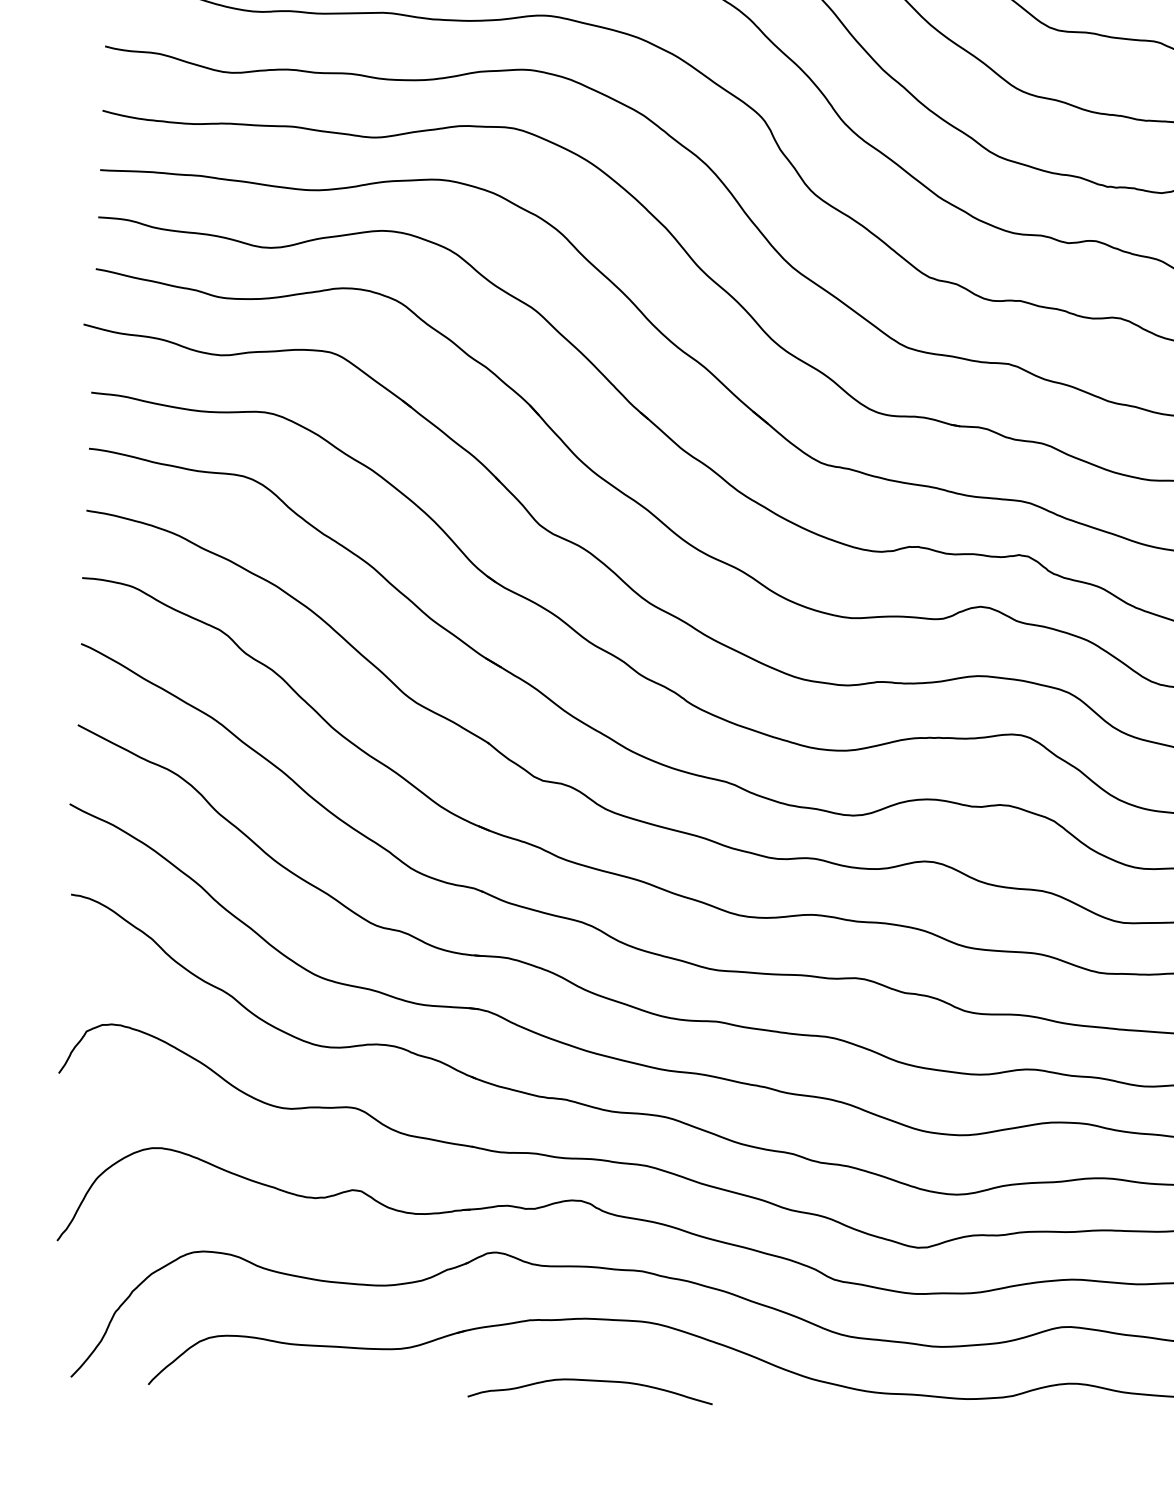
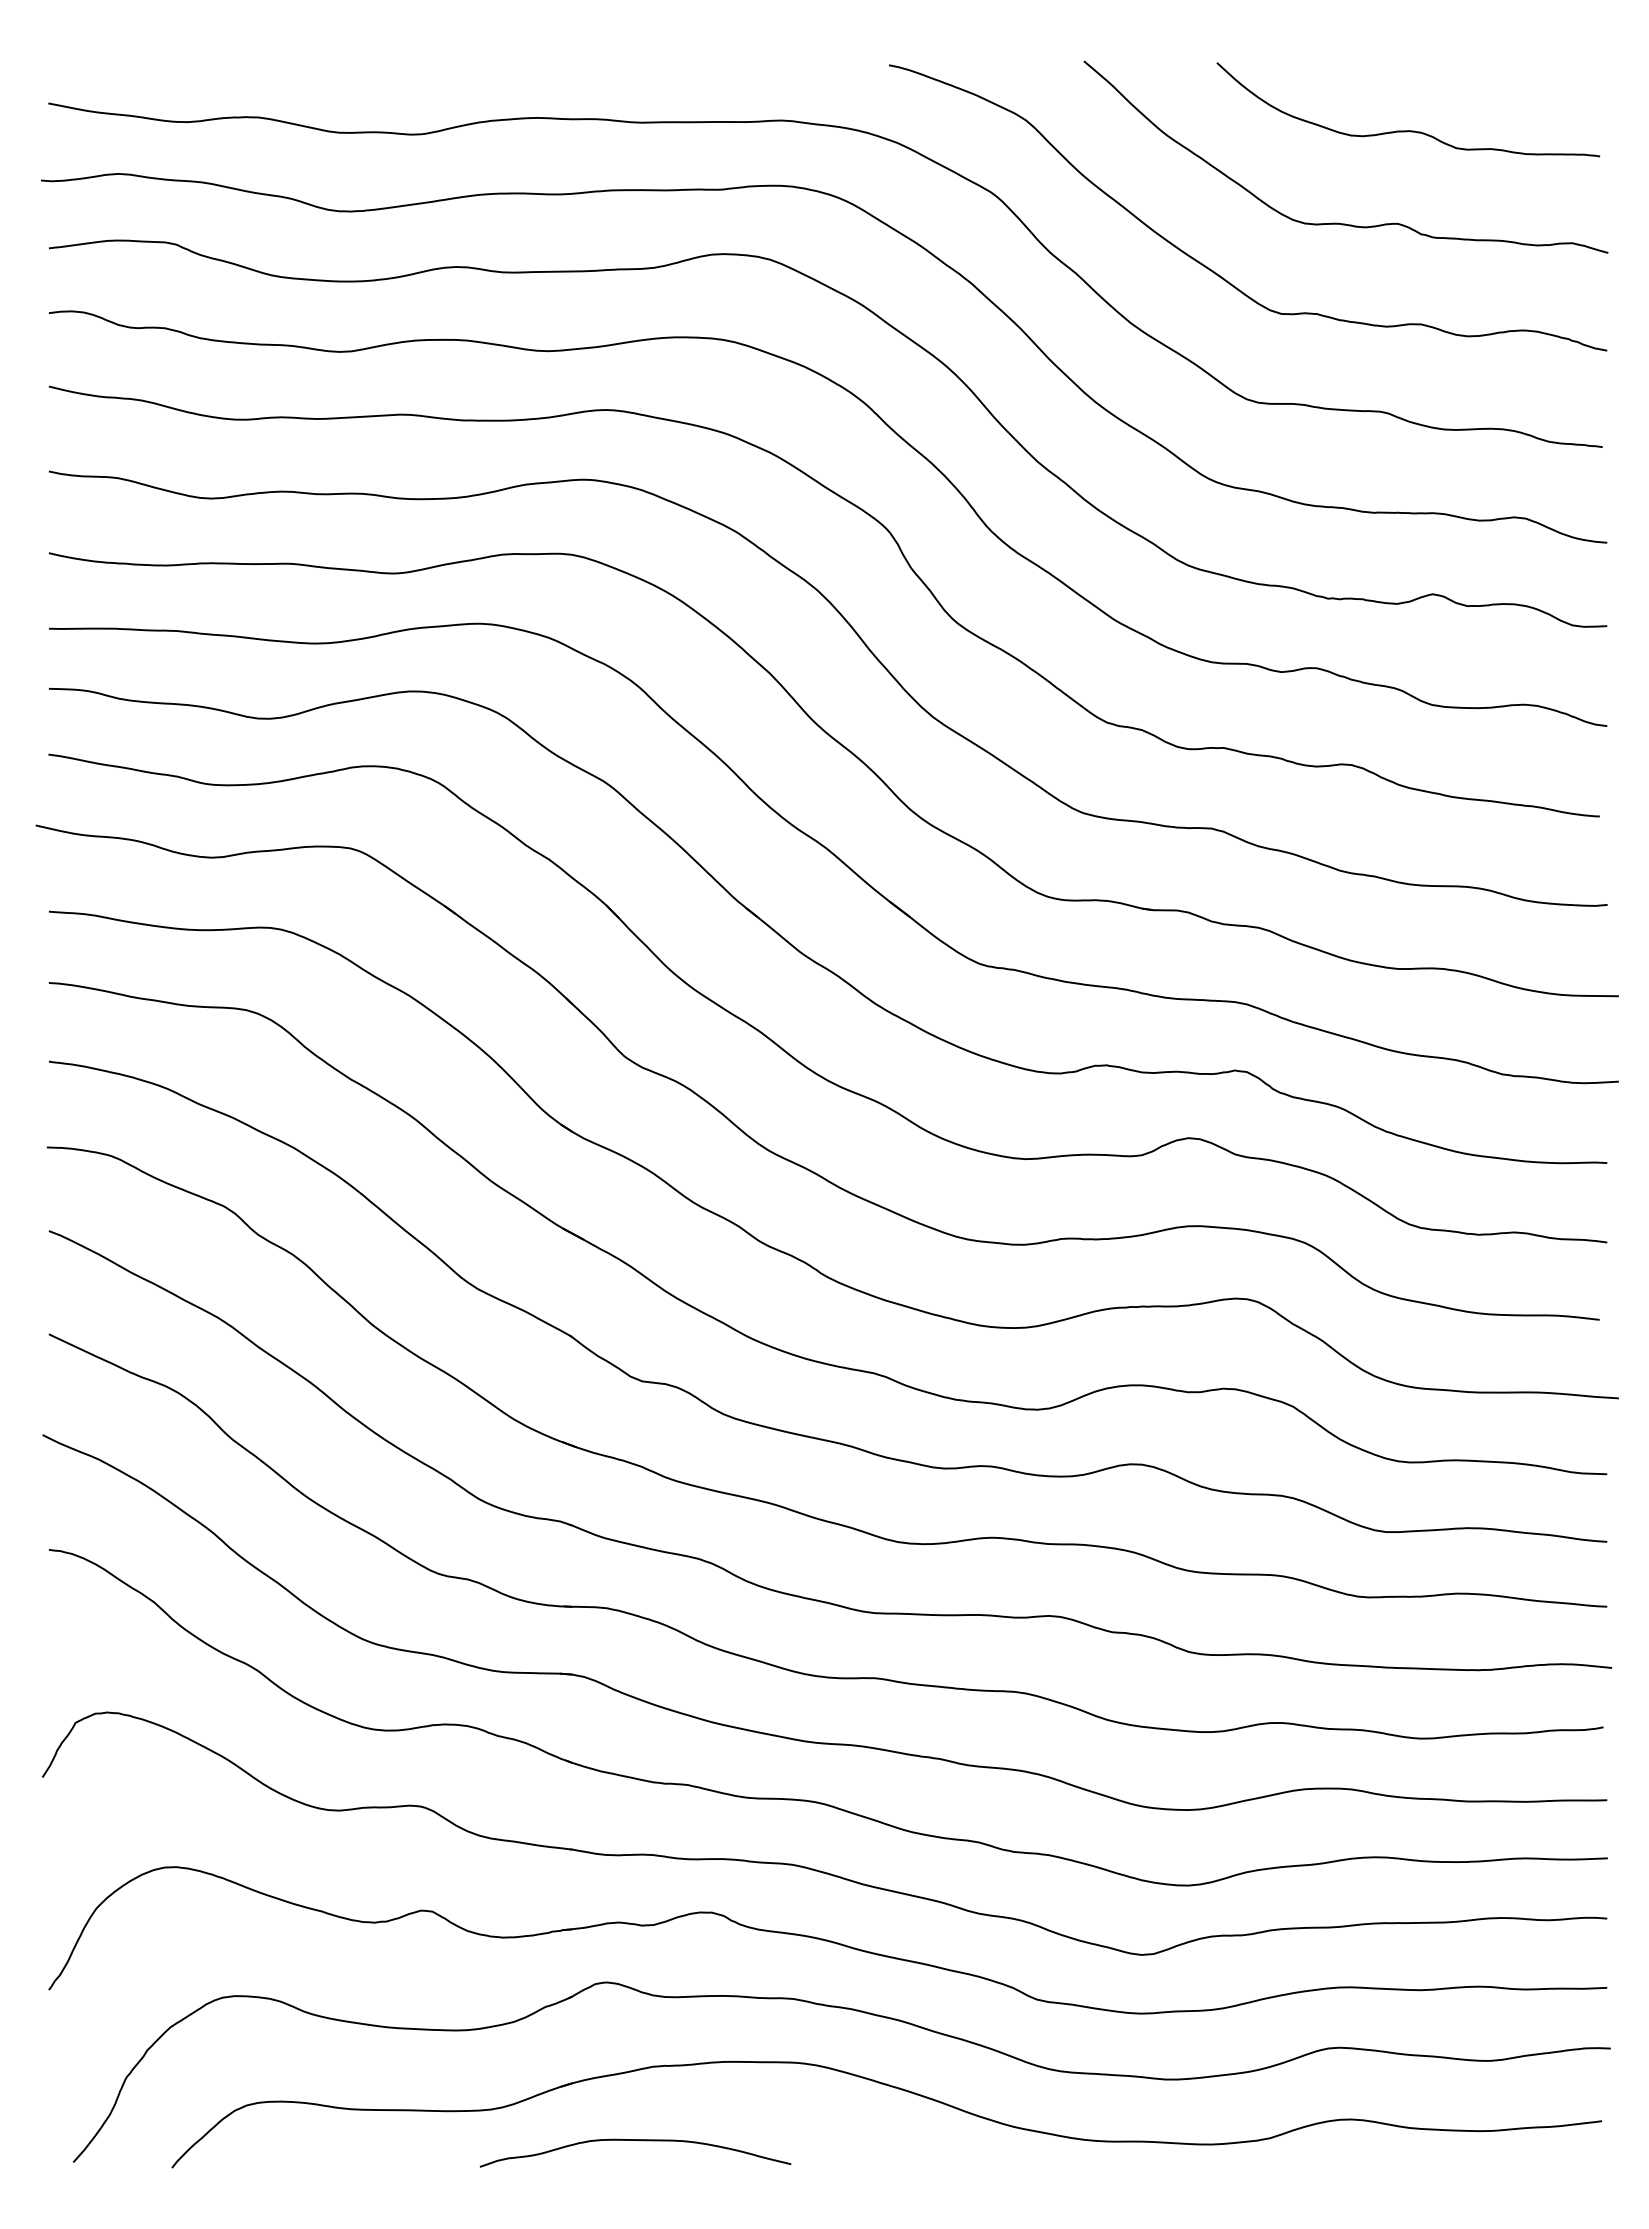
curve: (590, 1380) -> (635, 2140), moved

